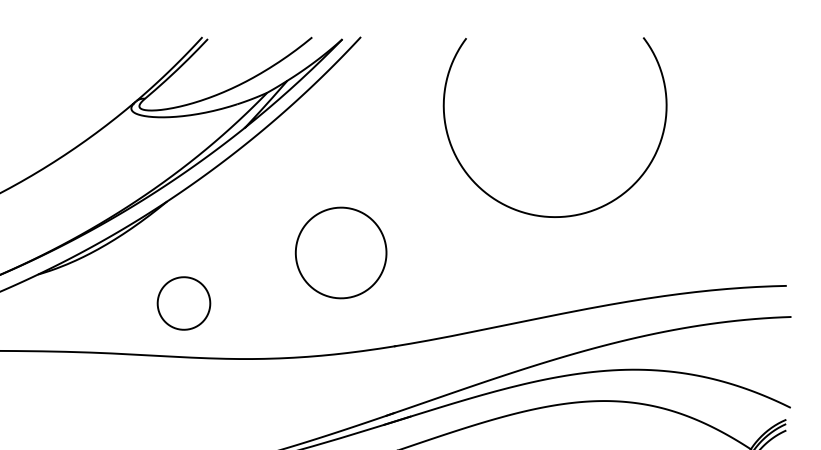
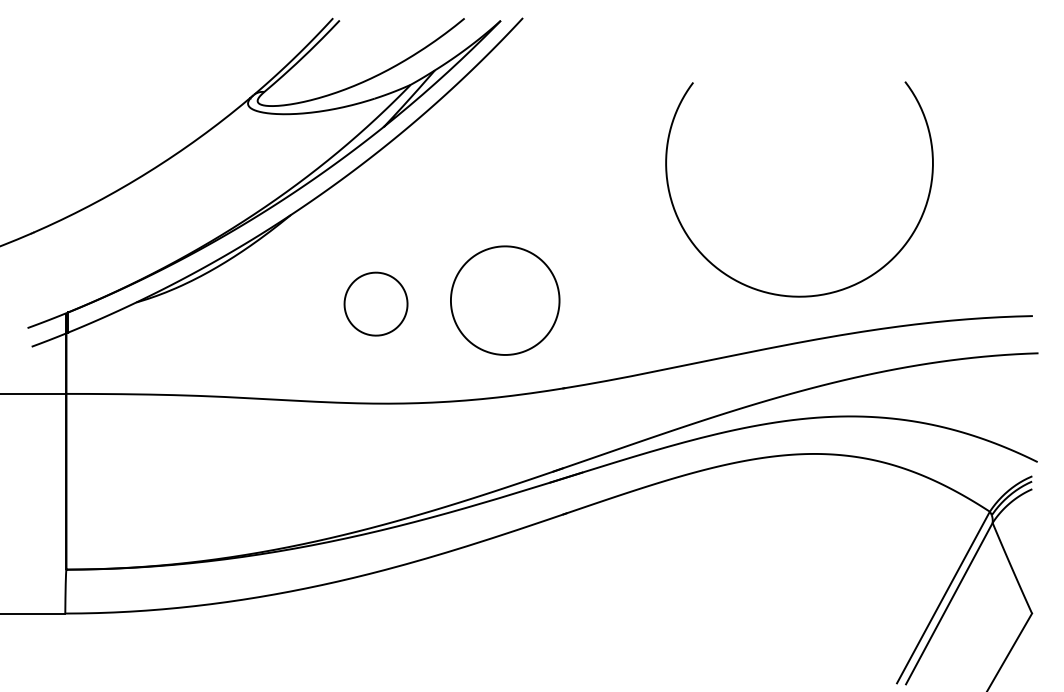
curve: (555, 216) -> (799, 295), moved
part: (341, 252) -> (505, 300), moved
part: (183, 302) -> (375, 303), moved

